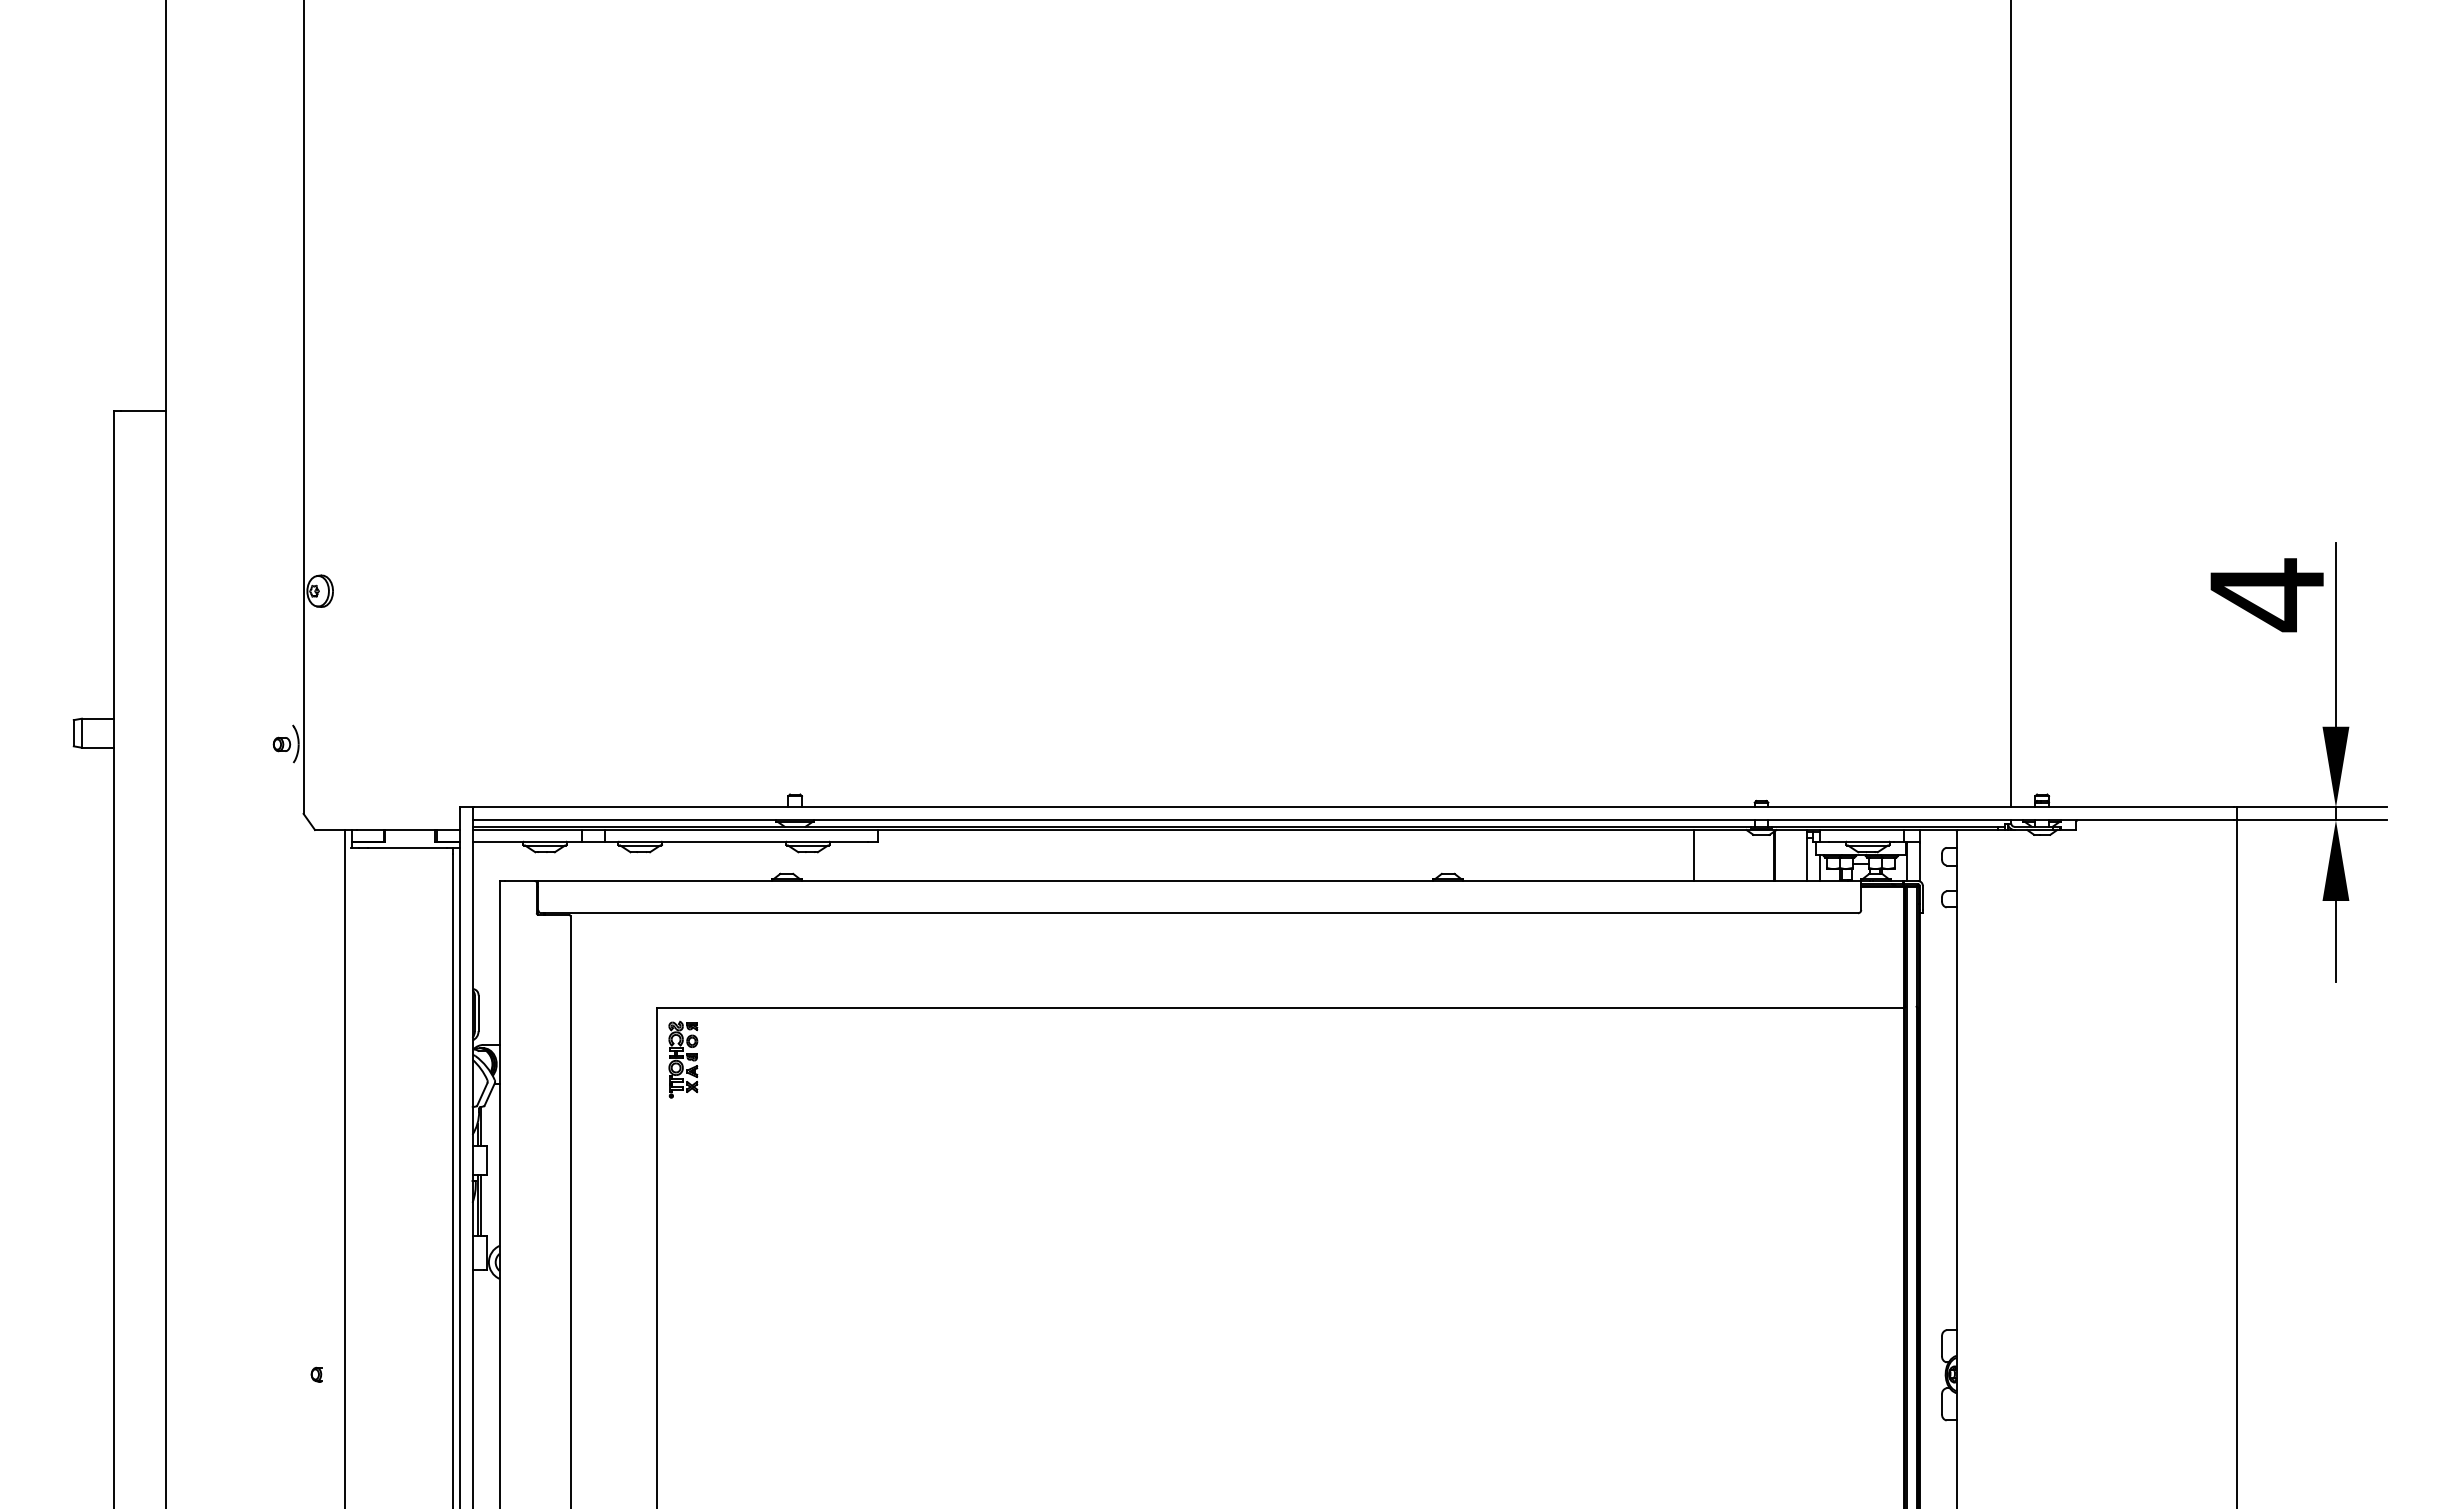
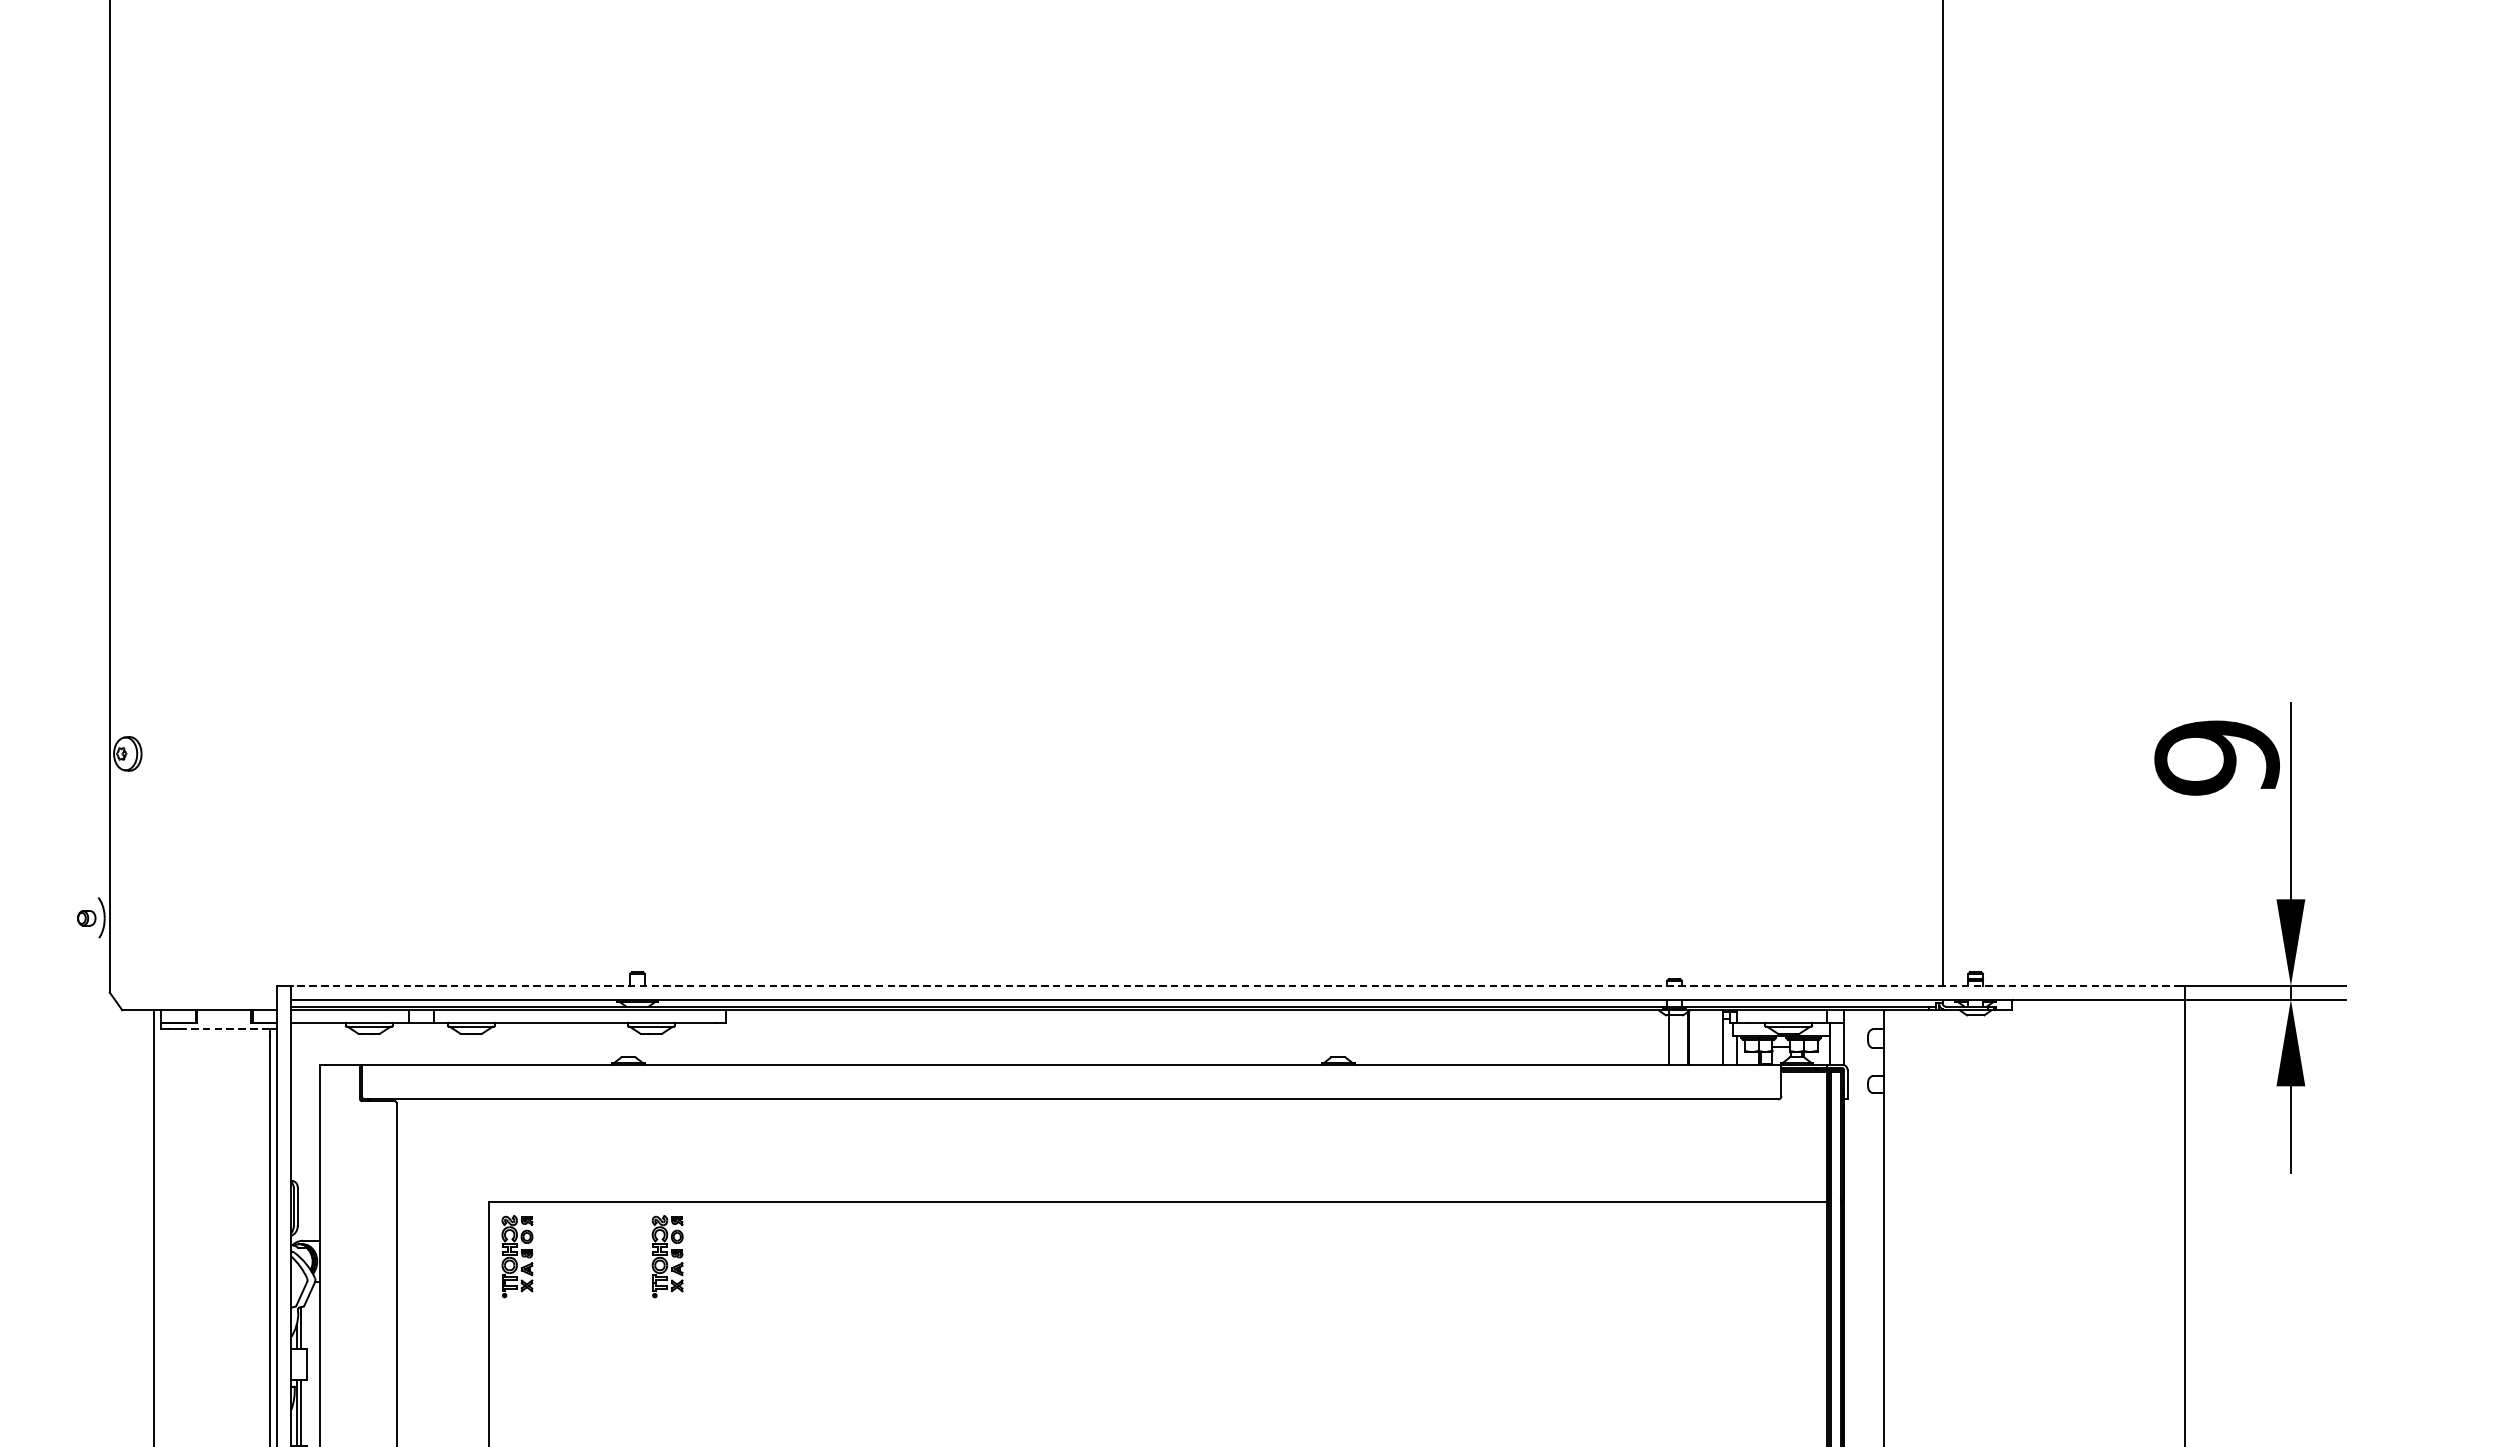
text: (2266, 595) -> (2216, 758), 4 -> 9
line: (1353, 807) -> (1236, 985), solid -> dashed
line: (407, 847) -> (221, 1028), solid -> dashed
line: (1693, 855) -> (1669, 1037), moved
part: (823, 1059) -> (667, 1256), added

